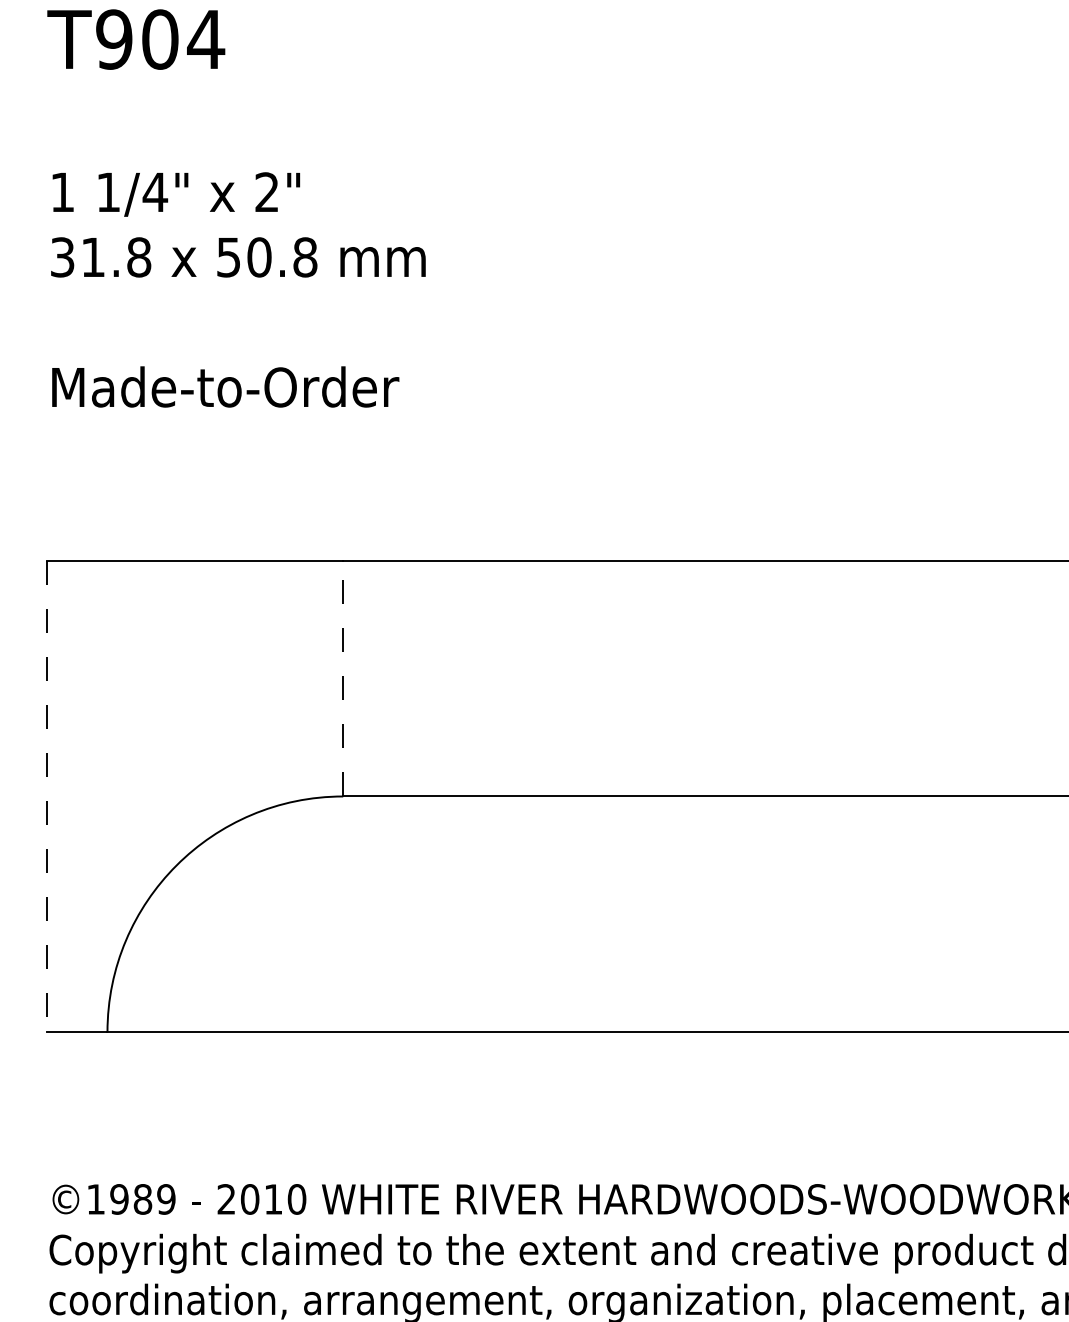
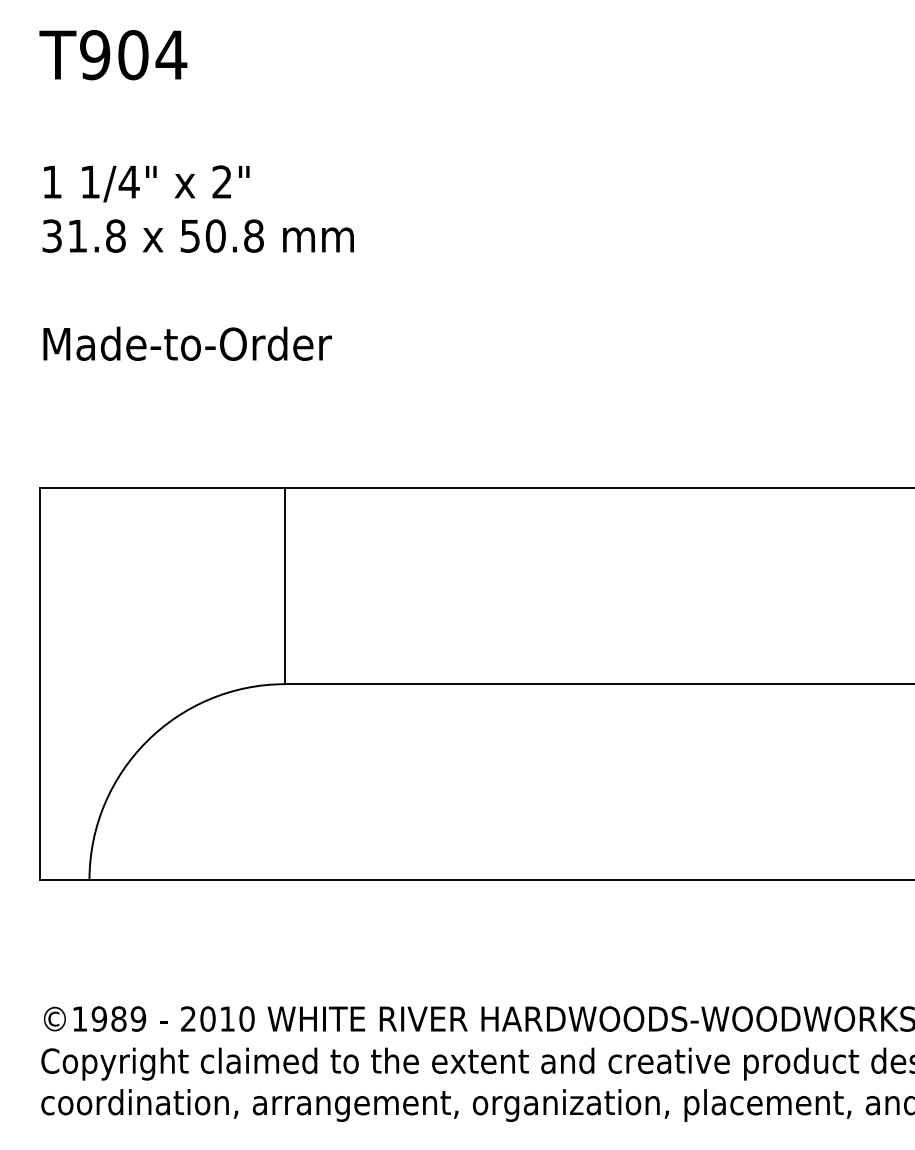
line: (343, 678) -> (285, 586), dashed -> solid
line: (47, 796) -> (39, 684), dashed -> solid

